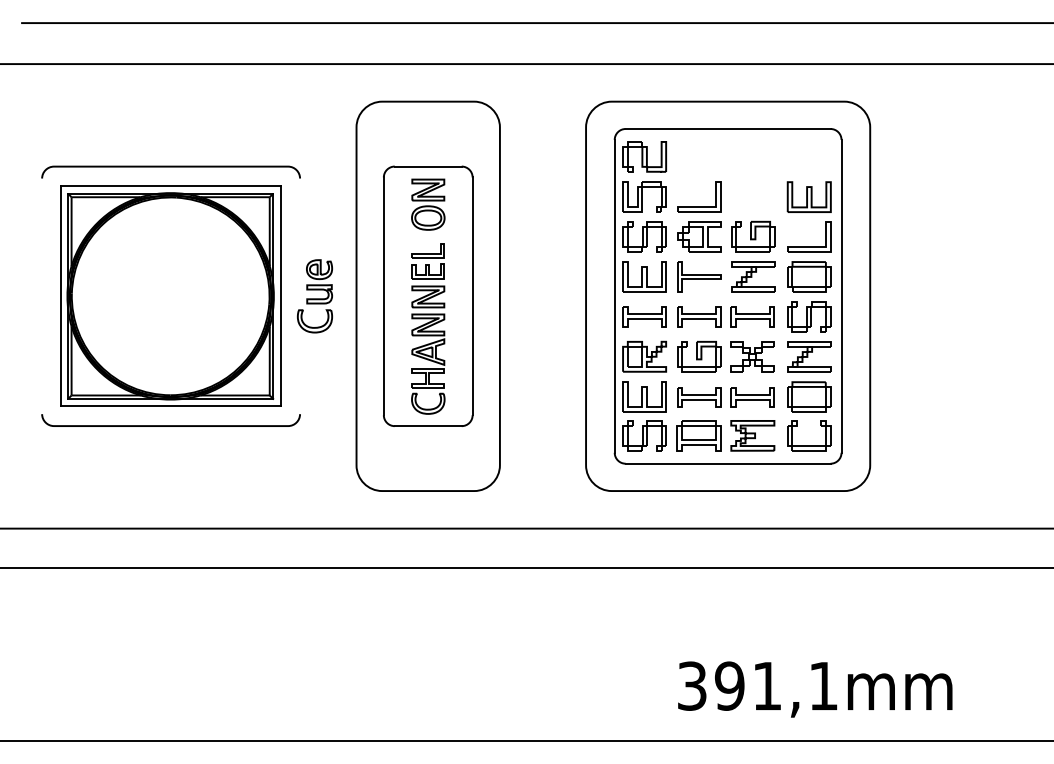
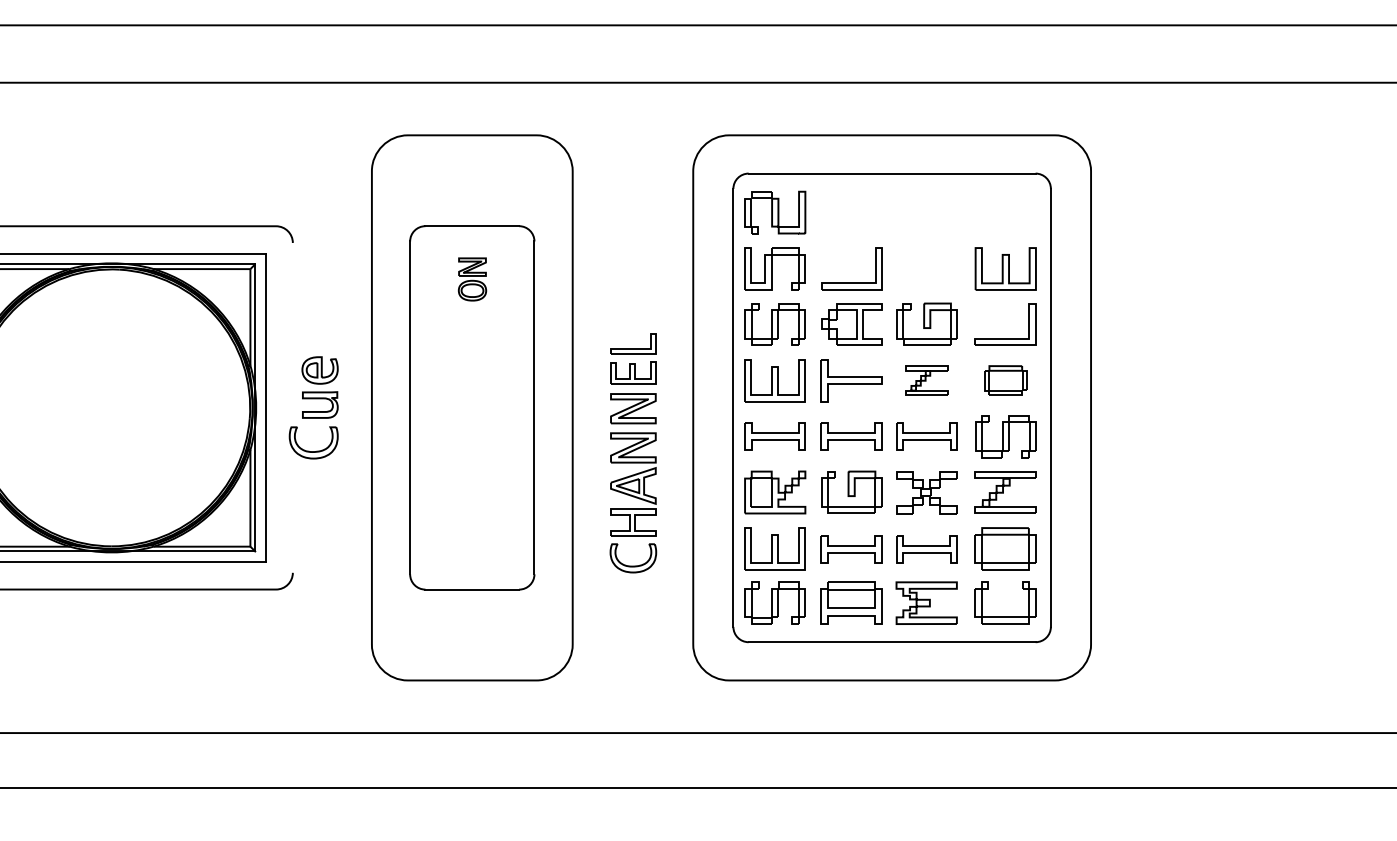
part: (428, 204) -> (472, 279), size x0.6
part: (753, 276) -> (927, 380), size x0.7
part: (809, 276) -> (1006, 380), size x0.7
part: (428, 328) -> (633, 452), moved

